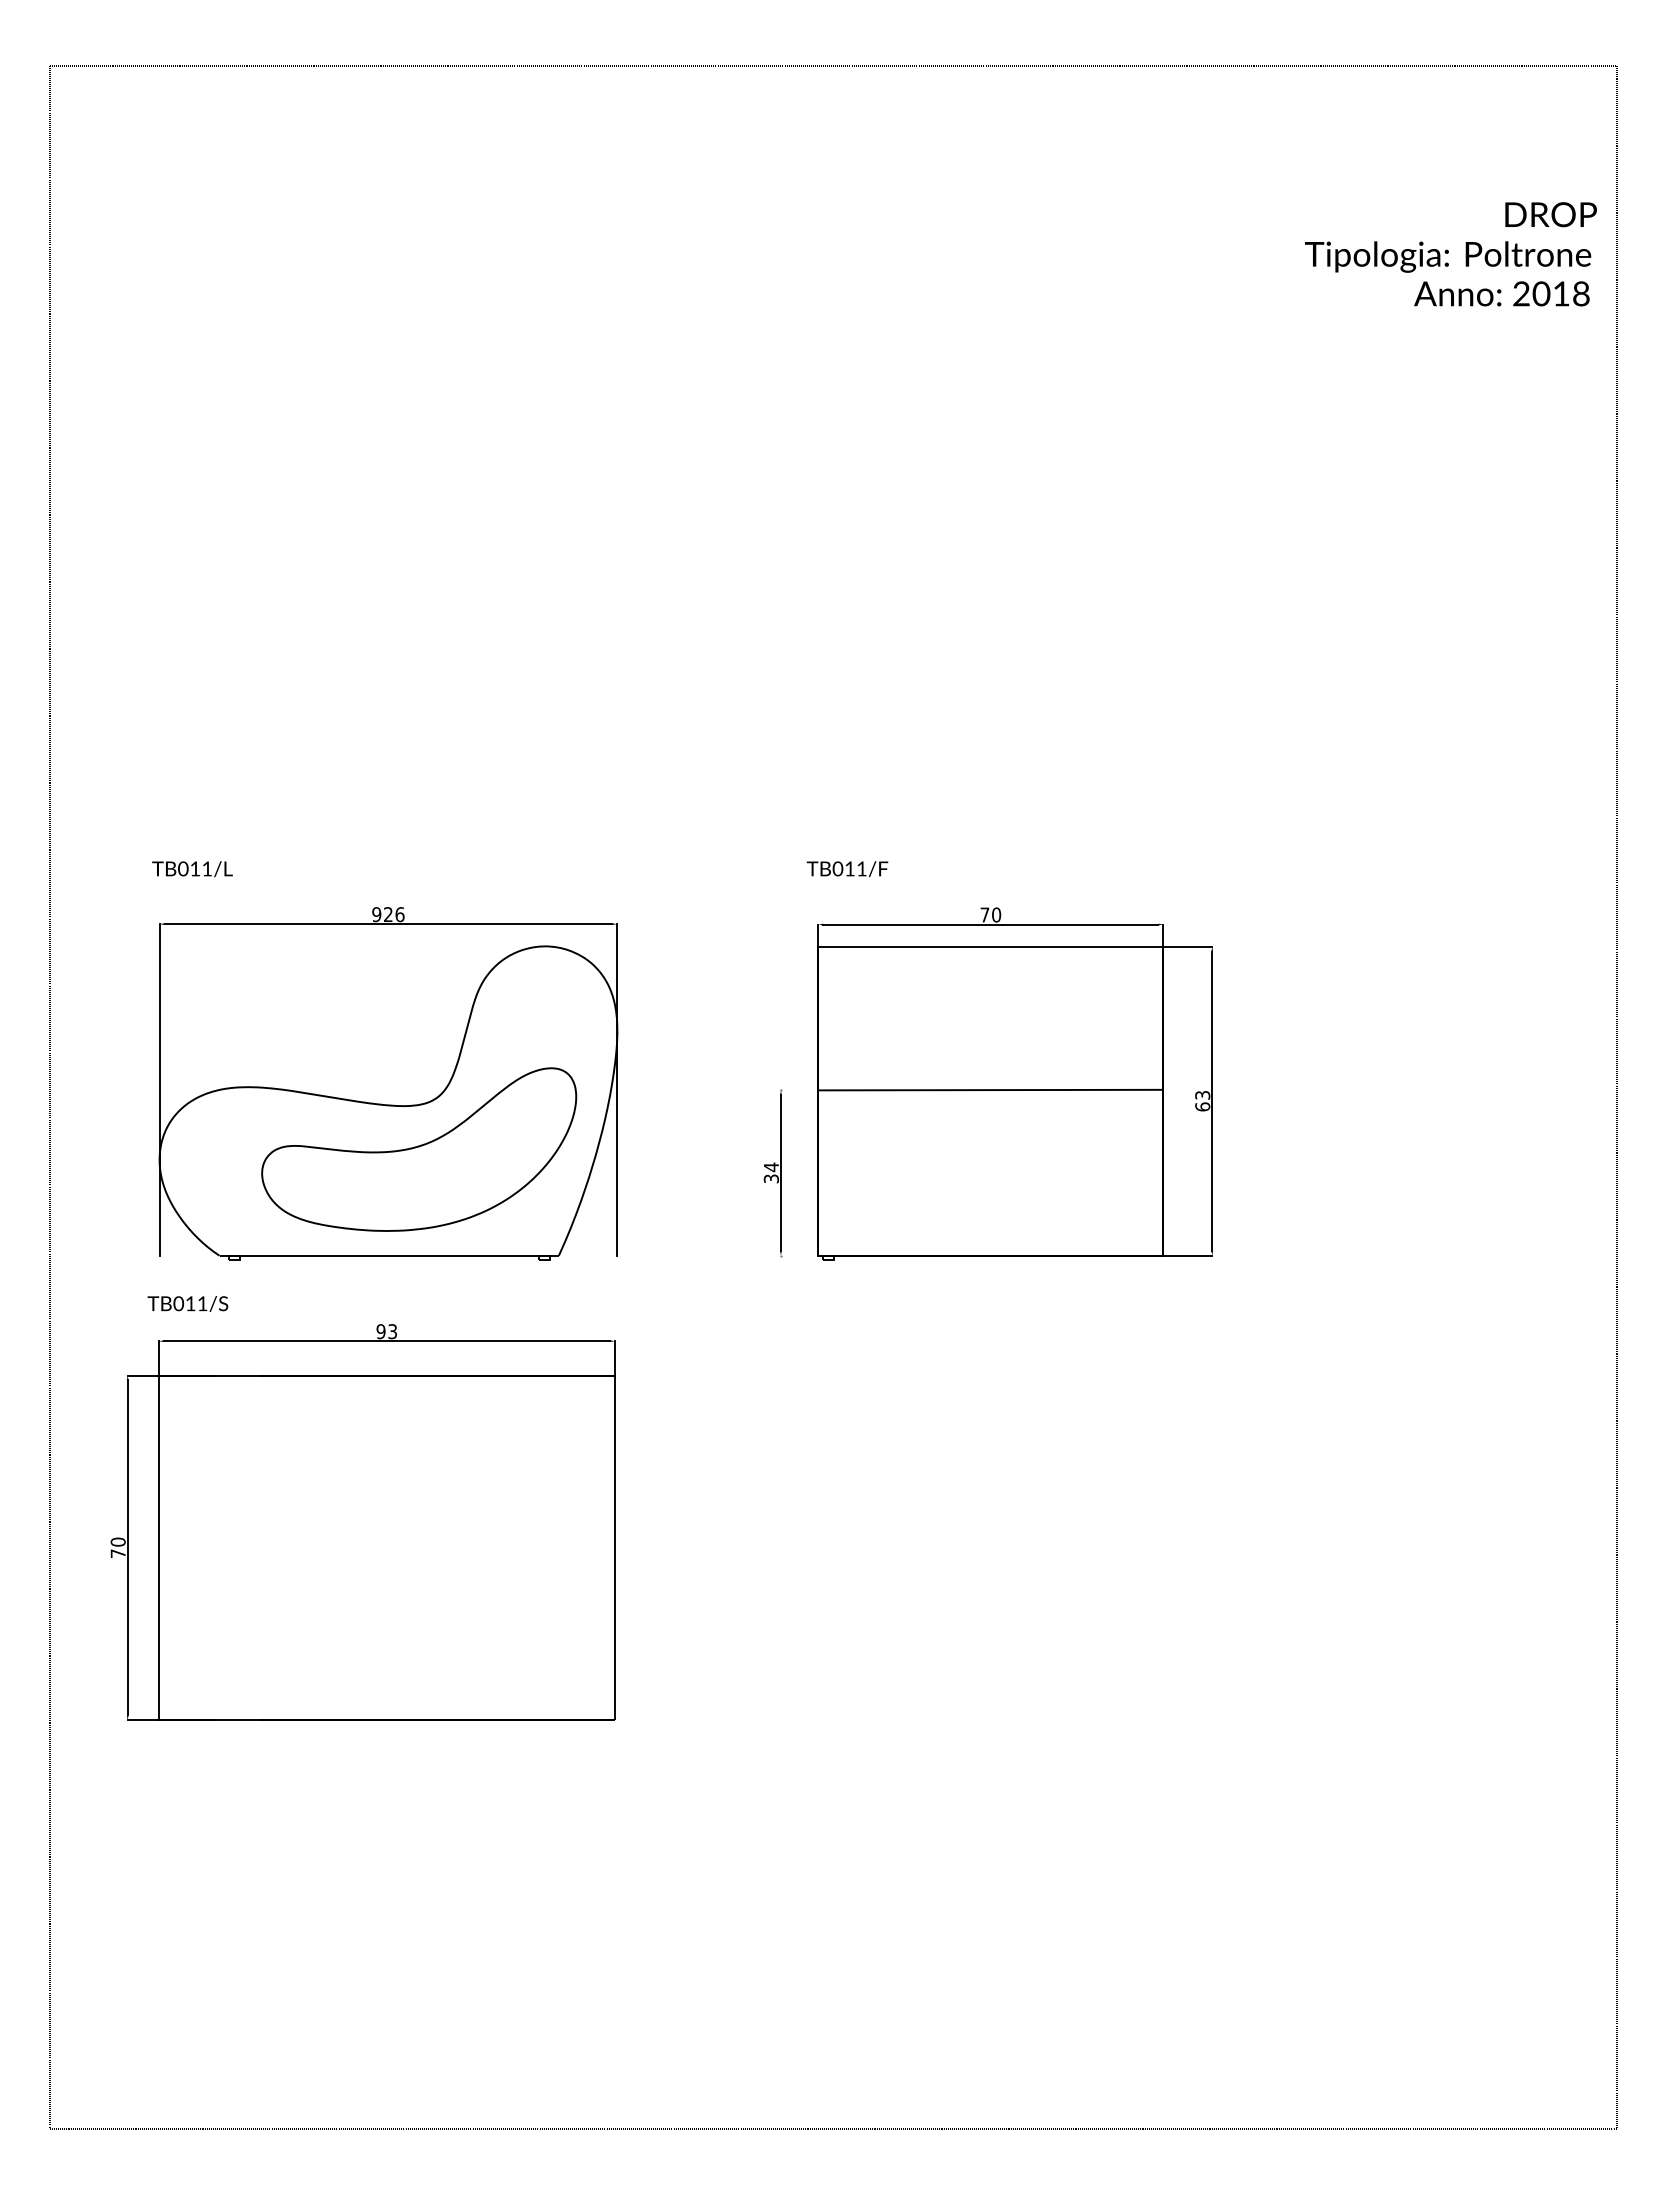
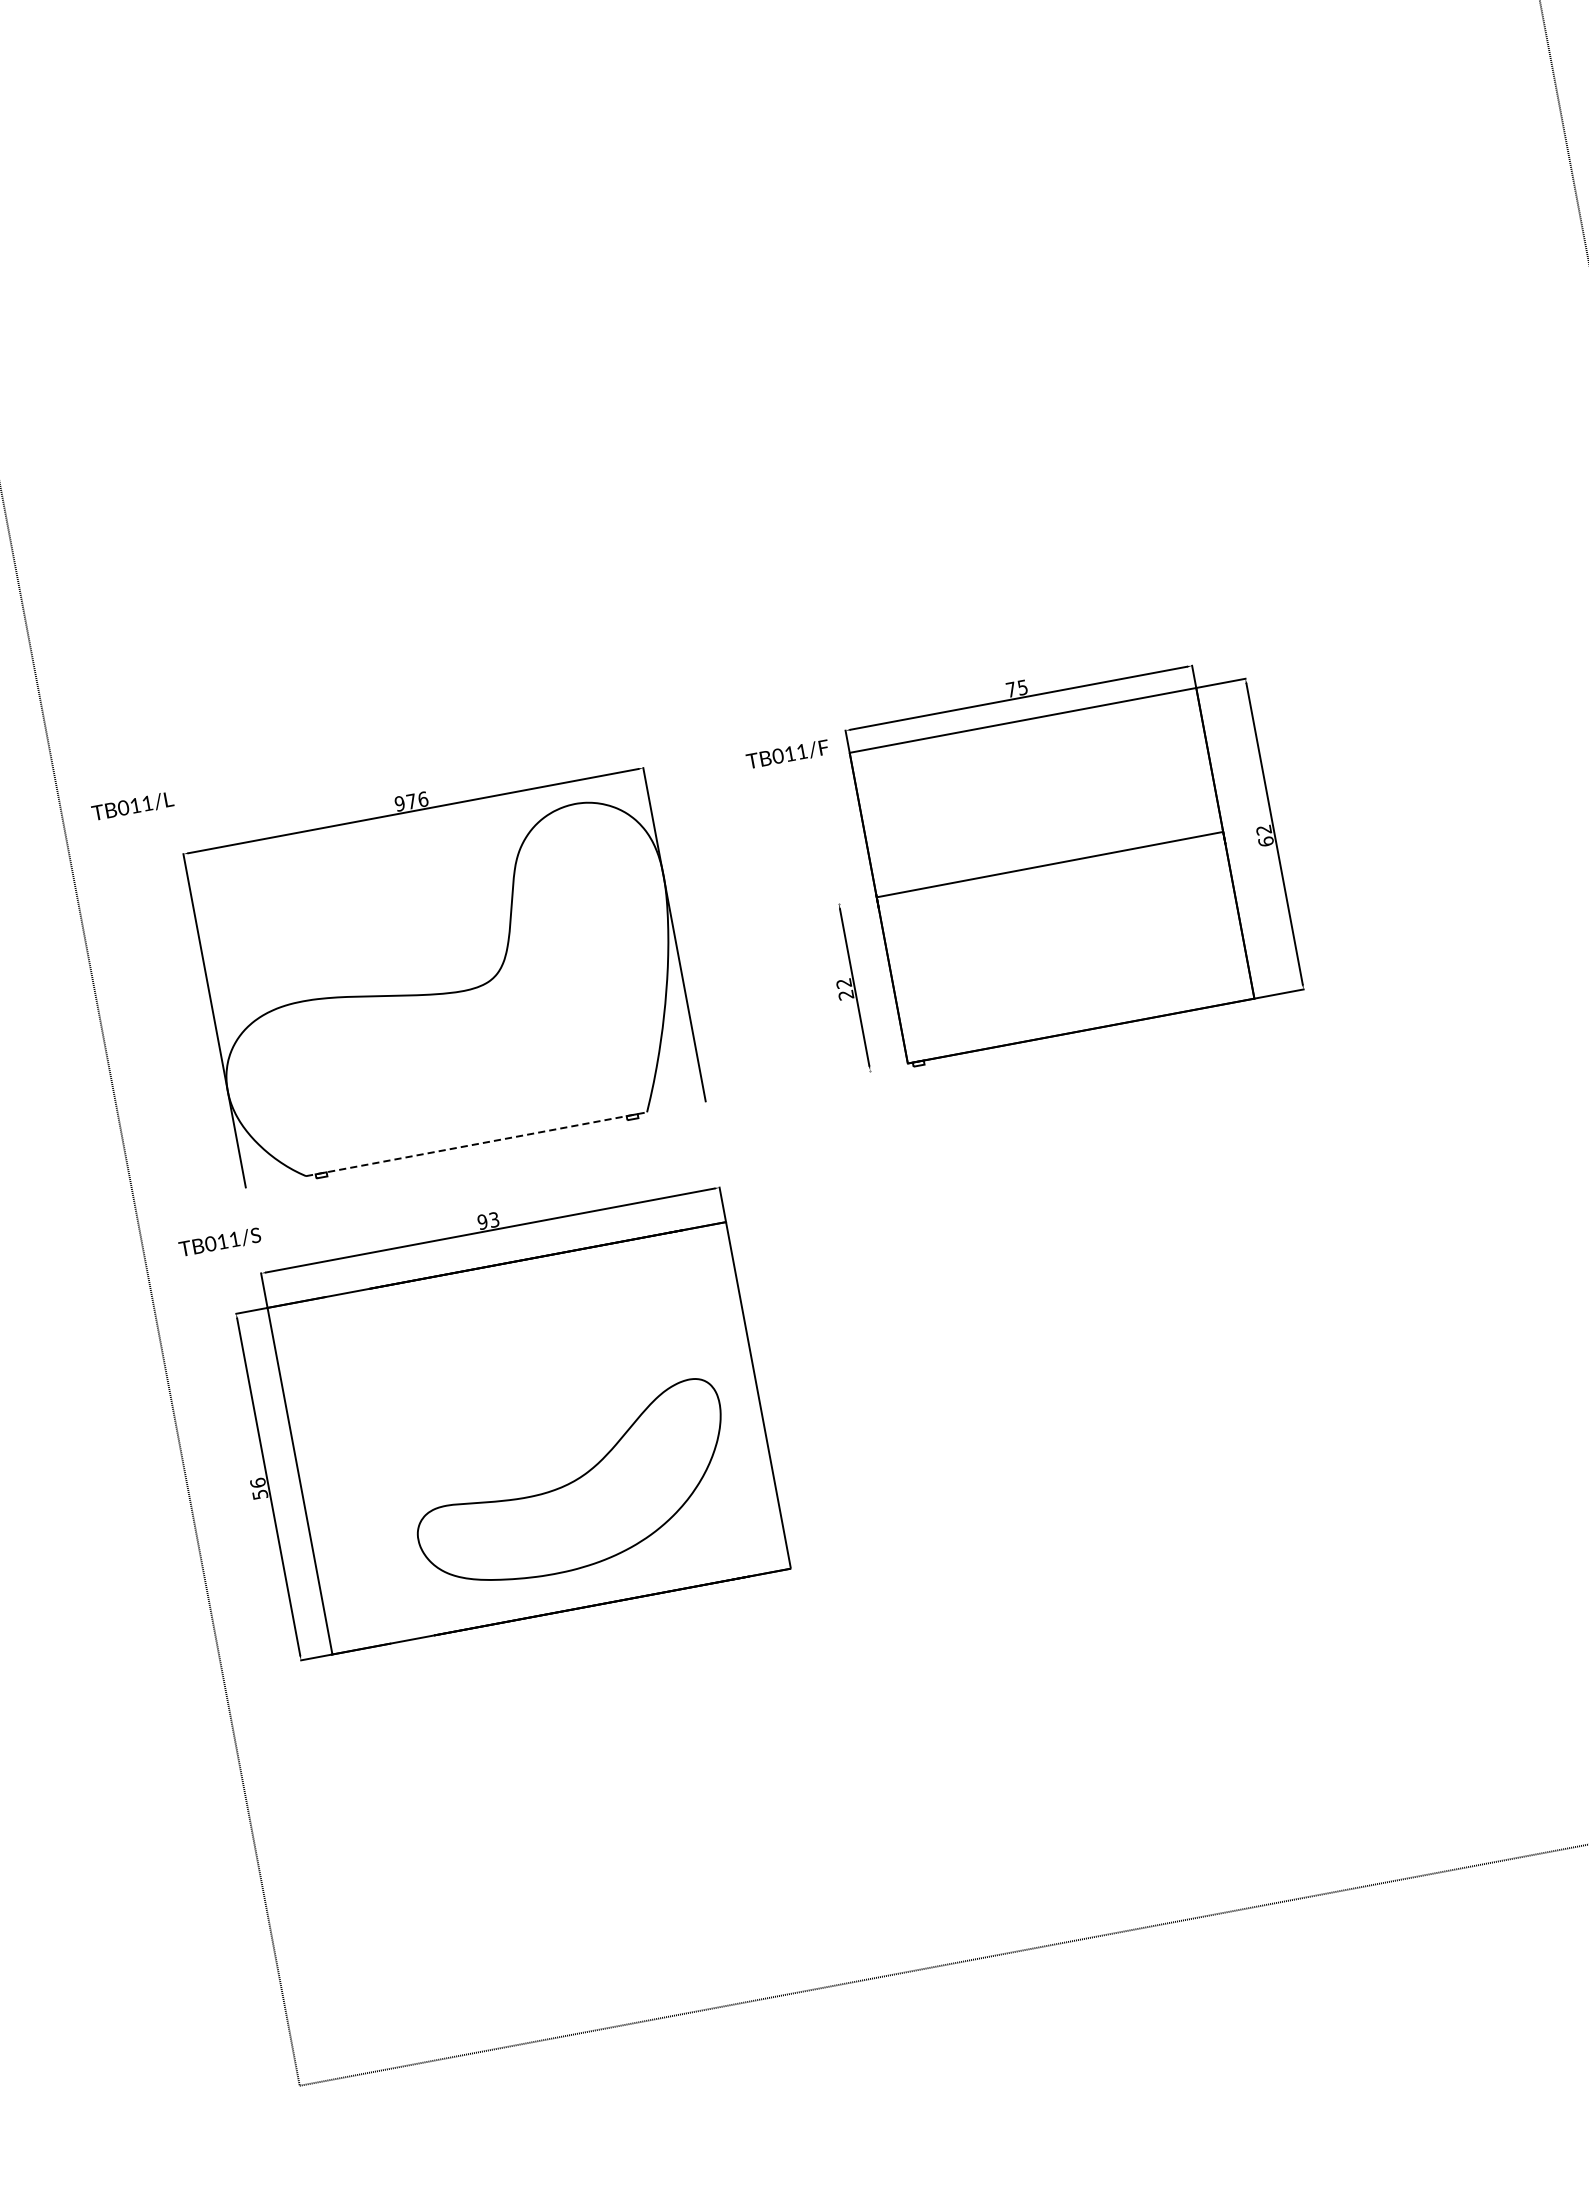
text: (192, 869) -> (132, 806), moved
text: (847, 869) -> (787, 754), moved
text: (388, 914) -> (411, 801), 926 -> 976
text: (996, 914) -> (1022, 687), 70 -> 75
text: (1202, 1095) -> (1263, 830), 63 -> 62
part: (419, 1149) -> (572, 1485), moved
text: (770, 1172) -> (844, 988), 34 -> 22
line: (389, 1255) -> (476, 1143), solid -> dashed
text: (187, 1303) -> (219, 1242), moved
text: (117, 1547) -> (258, 1488), 70 -> 56

